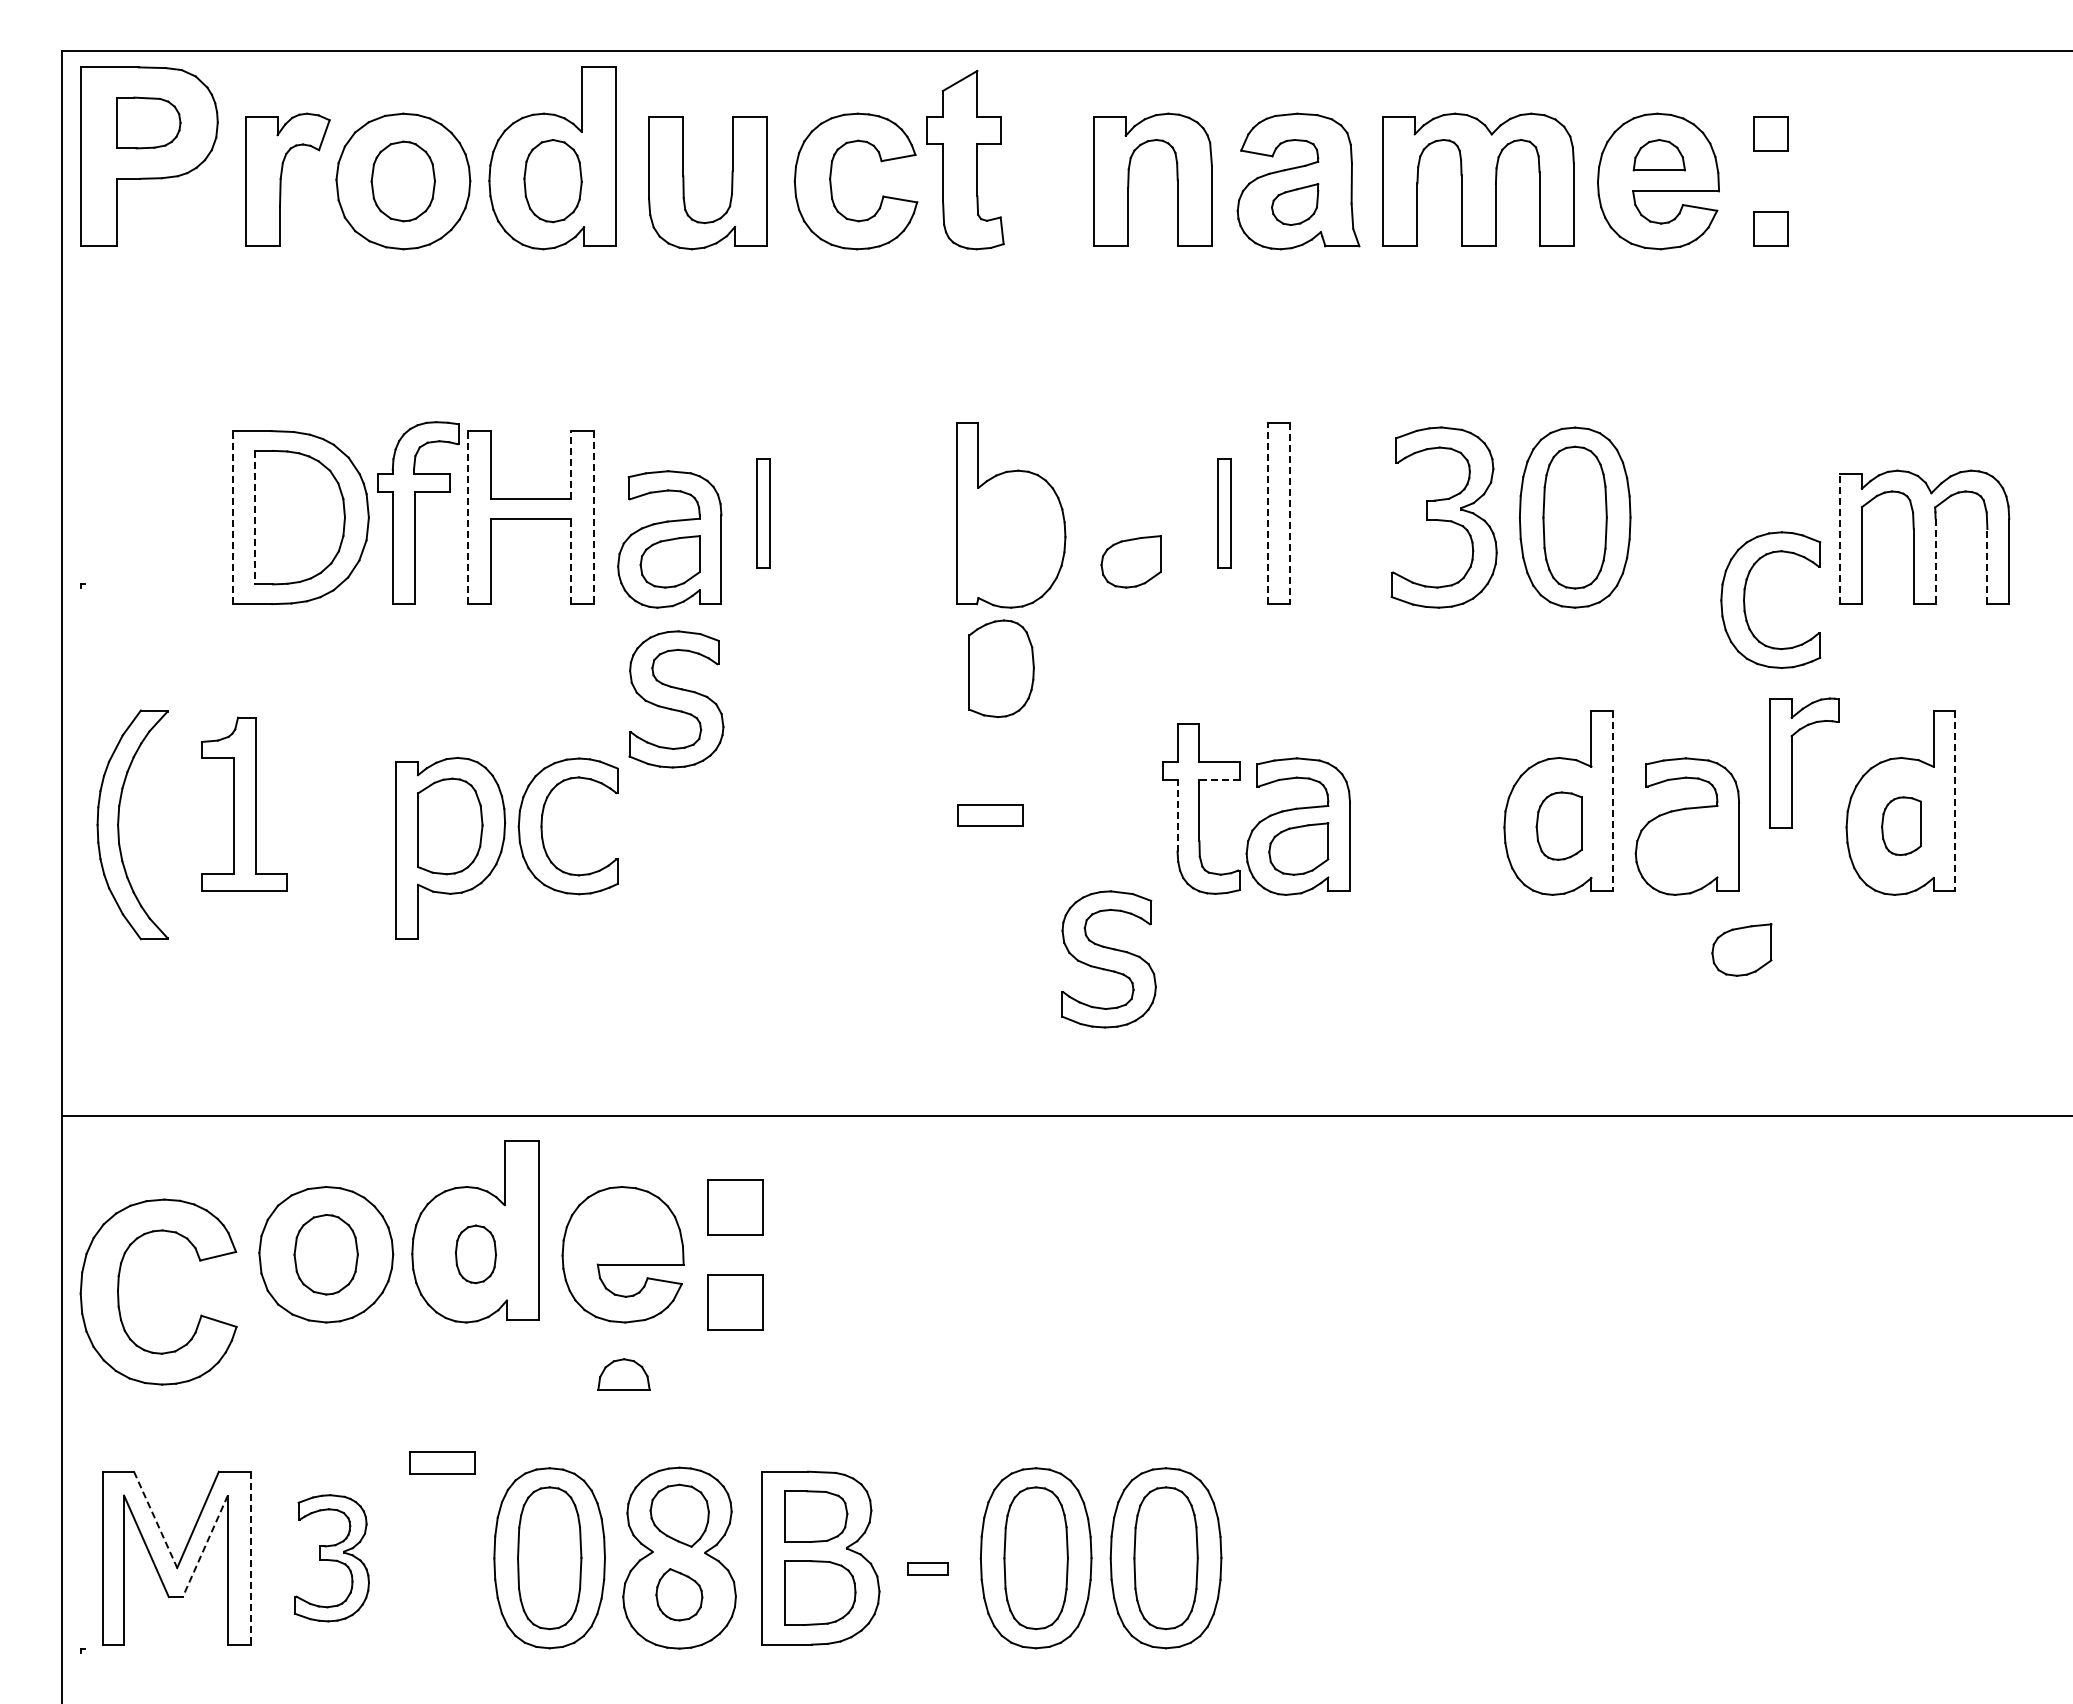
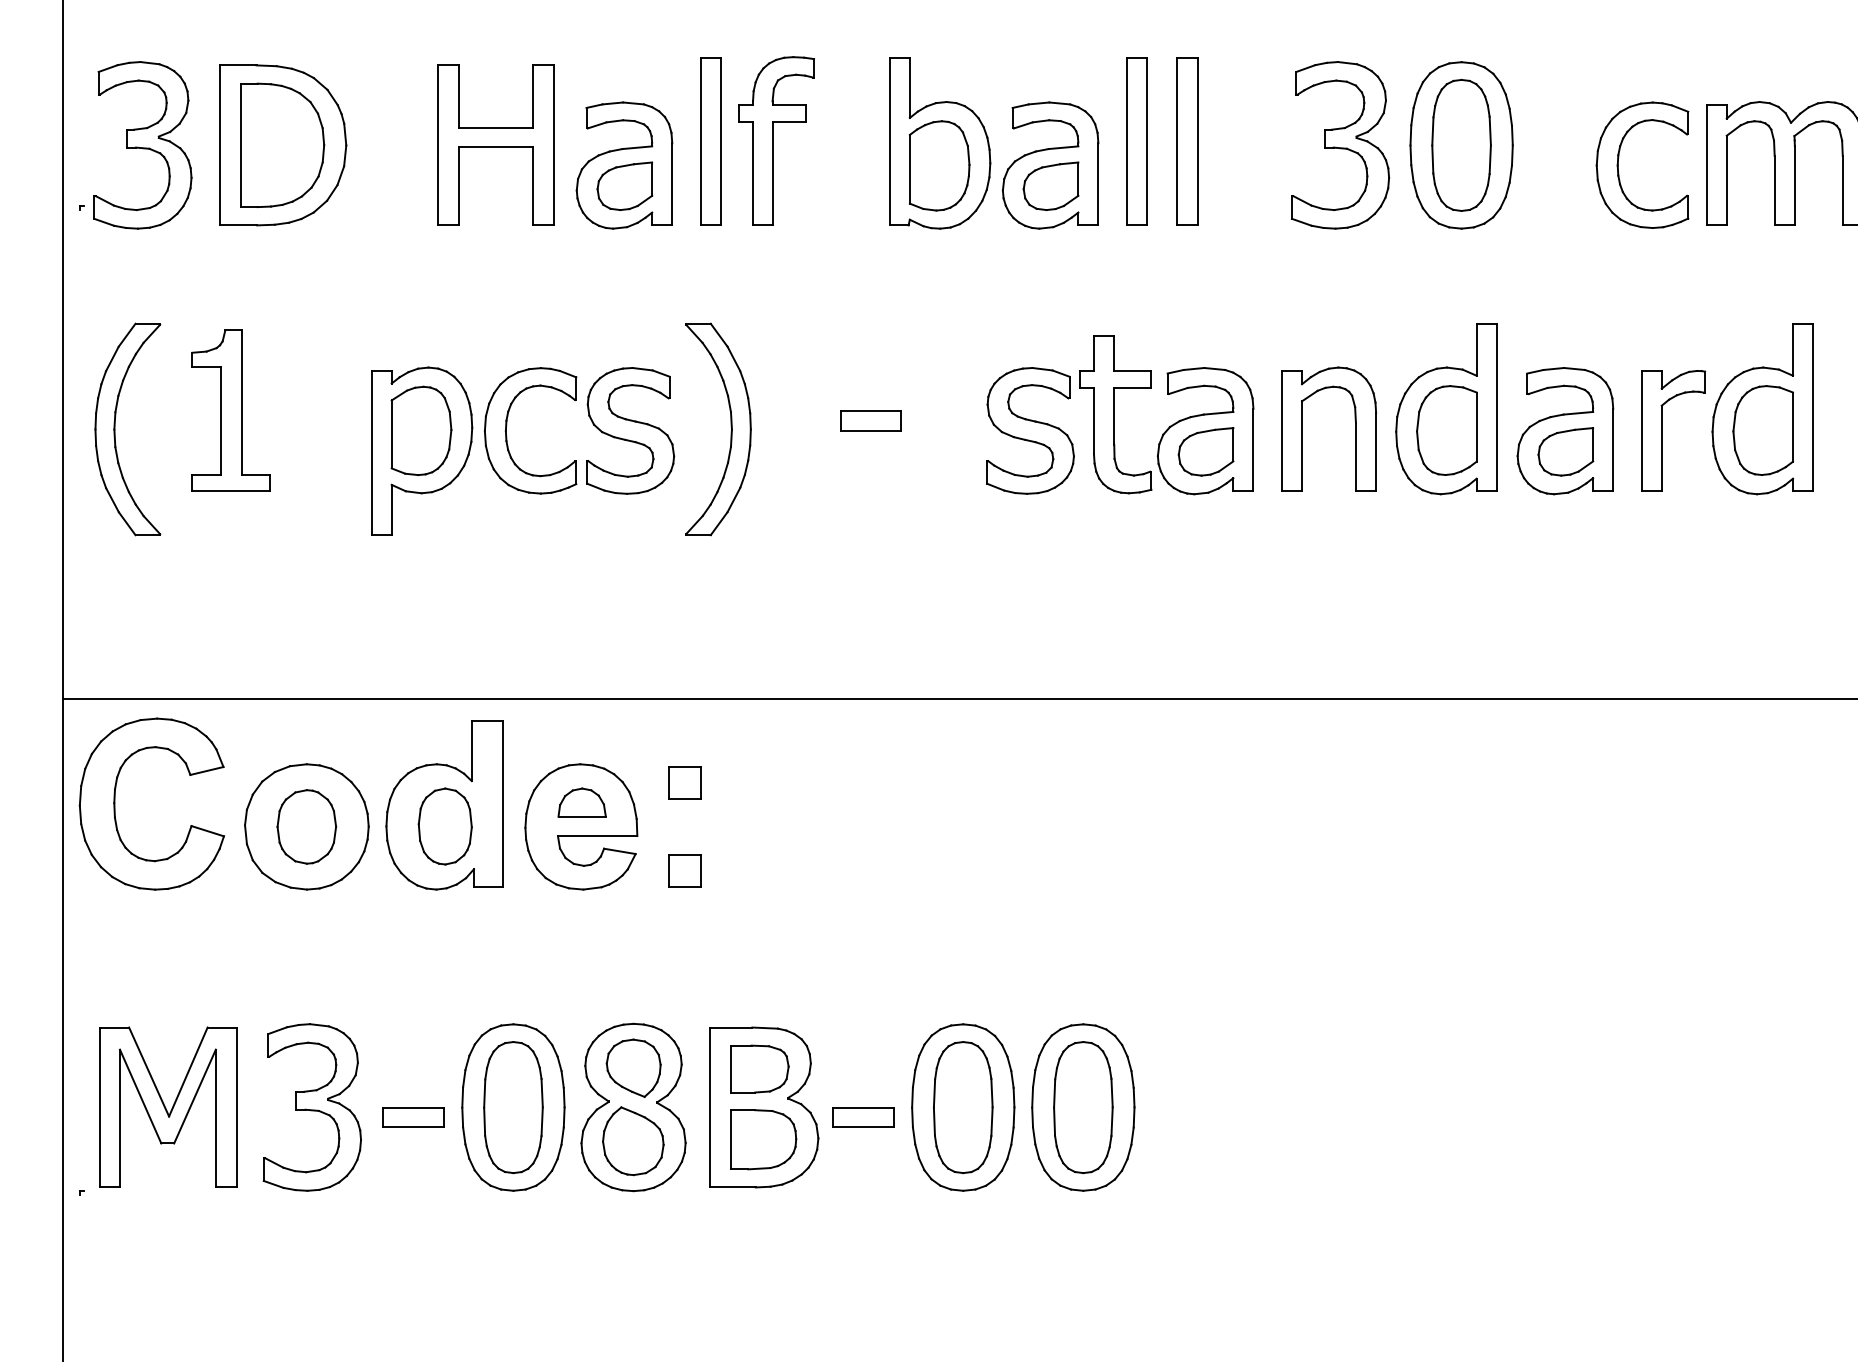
line: (570, 465) -> (532, 97), dashed -> solid
part: (418, 512) -> (776, 140), moved
part: (763, 513) -> (711, 141), size x1.67
part: (1224, 513) -> (1137, 141), size x1.67
line: (1267, 513) -> (1177, 141), dashed -> solid
line: (1289, 514) -> (1197, 142), dashed -> solid
part: (148, 517) -> (142, 145), added
line: (232, 517) -> (220, 145), dashed -> solid
line: (255, 517) -> (241, 145), dashed -> solid
line: (468, 517) -> (438, 145), dashed -> solid
line: (593, 517) -> (553, 145), dashed -> solid
part: (1130, 539) -> (1050, 165), added
line: (1840, 539) -> (1706, 165), dashed -> solid
line: (570, 561) -> (532, 185), dashed -> solid
line: (1935, 561) -> (1794, 185), dashed -> solid
line: (1987, 566) -> (1842, 190), dashed -> solid
part: (1745, 597) -> (1619, 162), moved
part: (1001, 668) -> (939, 165), moved
part: (676, 699) -> (630, 430), moved
part: (1792, 762) -> (1662, 430), moved
line: (1219, 779) -> (1132, 387), dashed -> solid
line: (1613, 801) -> (1497, 407), dashed -> solid
line: (1955, 801) -> (1813, 407), dashed -> solid
part: (990, 815) -> (871, 420), moved
line: (1177, 815) -> (1093, 420), dashed -> solid
part: (784, 821) -> (730, 426), added
part: (1403, 824) -> (1302, 429), added
part: (1559, 826) -> (1447, 430), size x1.43
part: (1901, 826) -> (1763, 430), size x1.67
part: (1741, 949) -> (1565, 451), moved
part: (1108, 959) -> (1030, 430), moved
part: (735, 1206) -> (685, 782), size x0.62
part: (475, 1254) -> (444, 826), size x1.43
part: (119, 1287) -> (115, 799), moved
part: (735, 1302) -> (685, 871), size x0.62
part: (623, 1374) -> (581, 802), moved
part: (442, 1462) -> (413, 1117), moved
line: (155, 1519) -> (148, 1071), dashed -> solid
line: (205, 1546) -> (195, 1096), dashed -> solid
line: (250, 1558) -> (236, 1107), dashed -> solid
part: (331, 1558) -> (311, 1107), size x1.43
part: (927, 1568) -> (862, 1117), size x1.67
part: (679, 1594) -> (633, 1141), size x1.43

